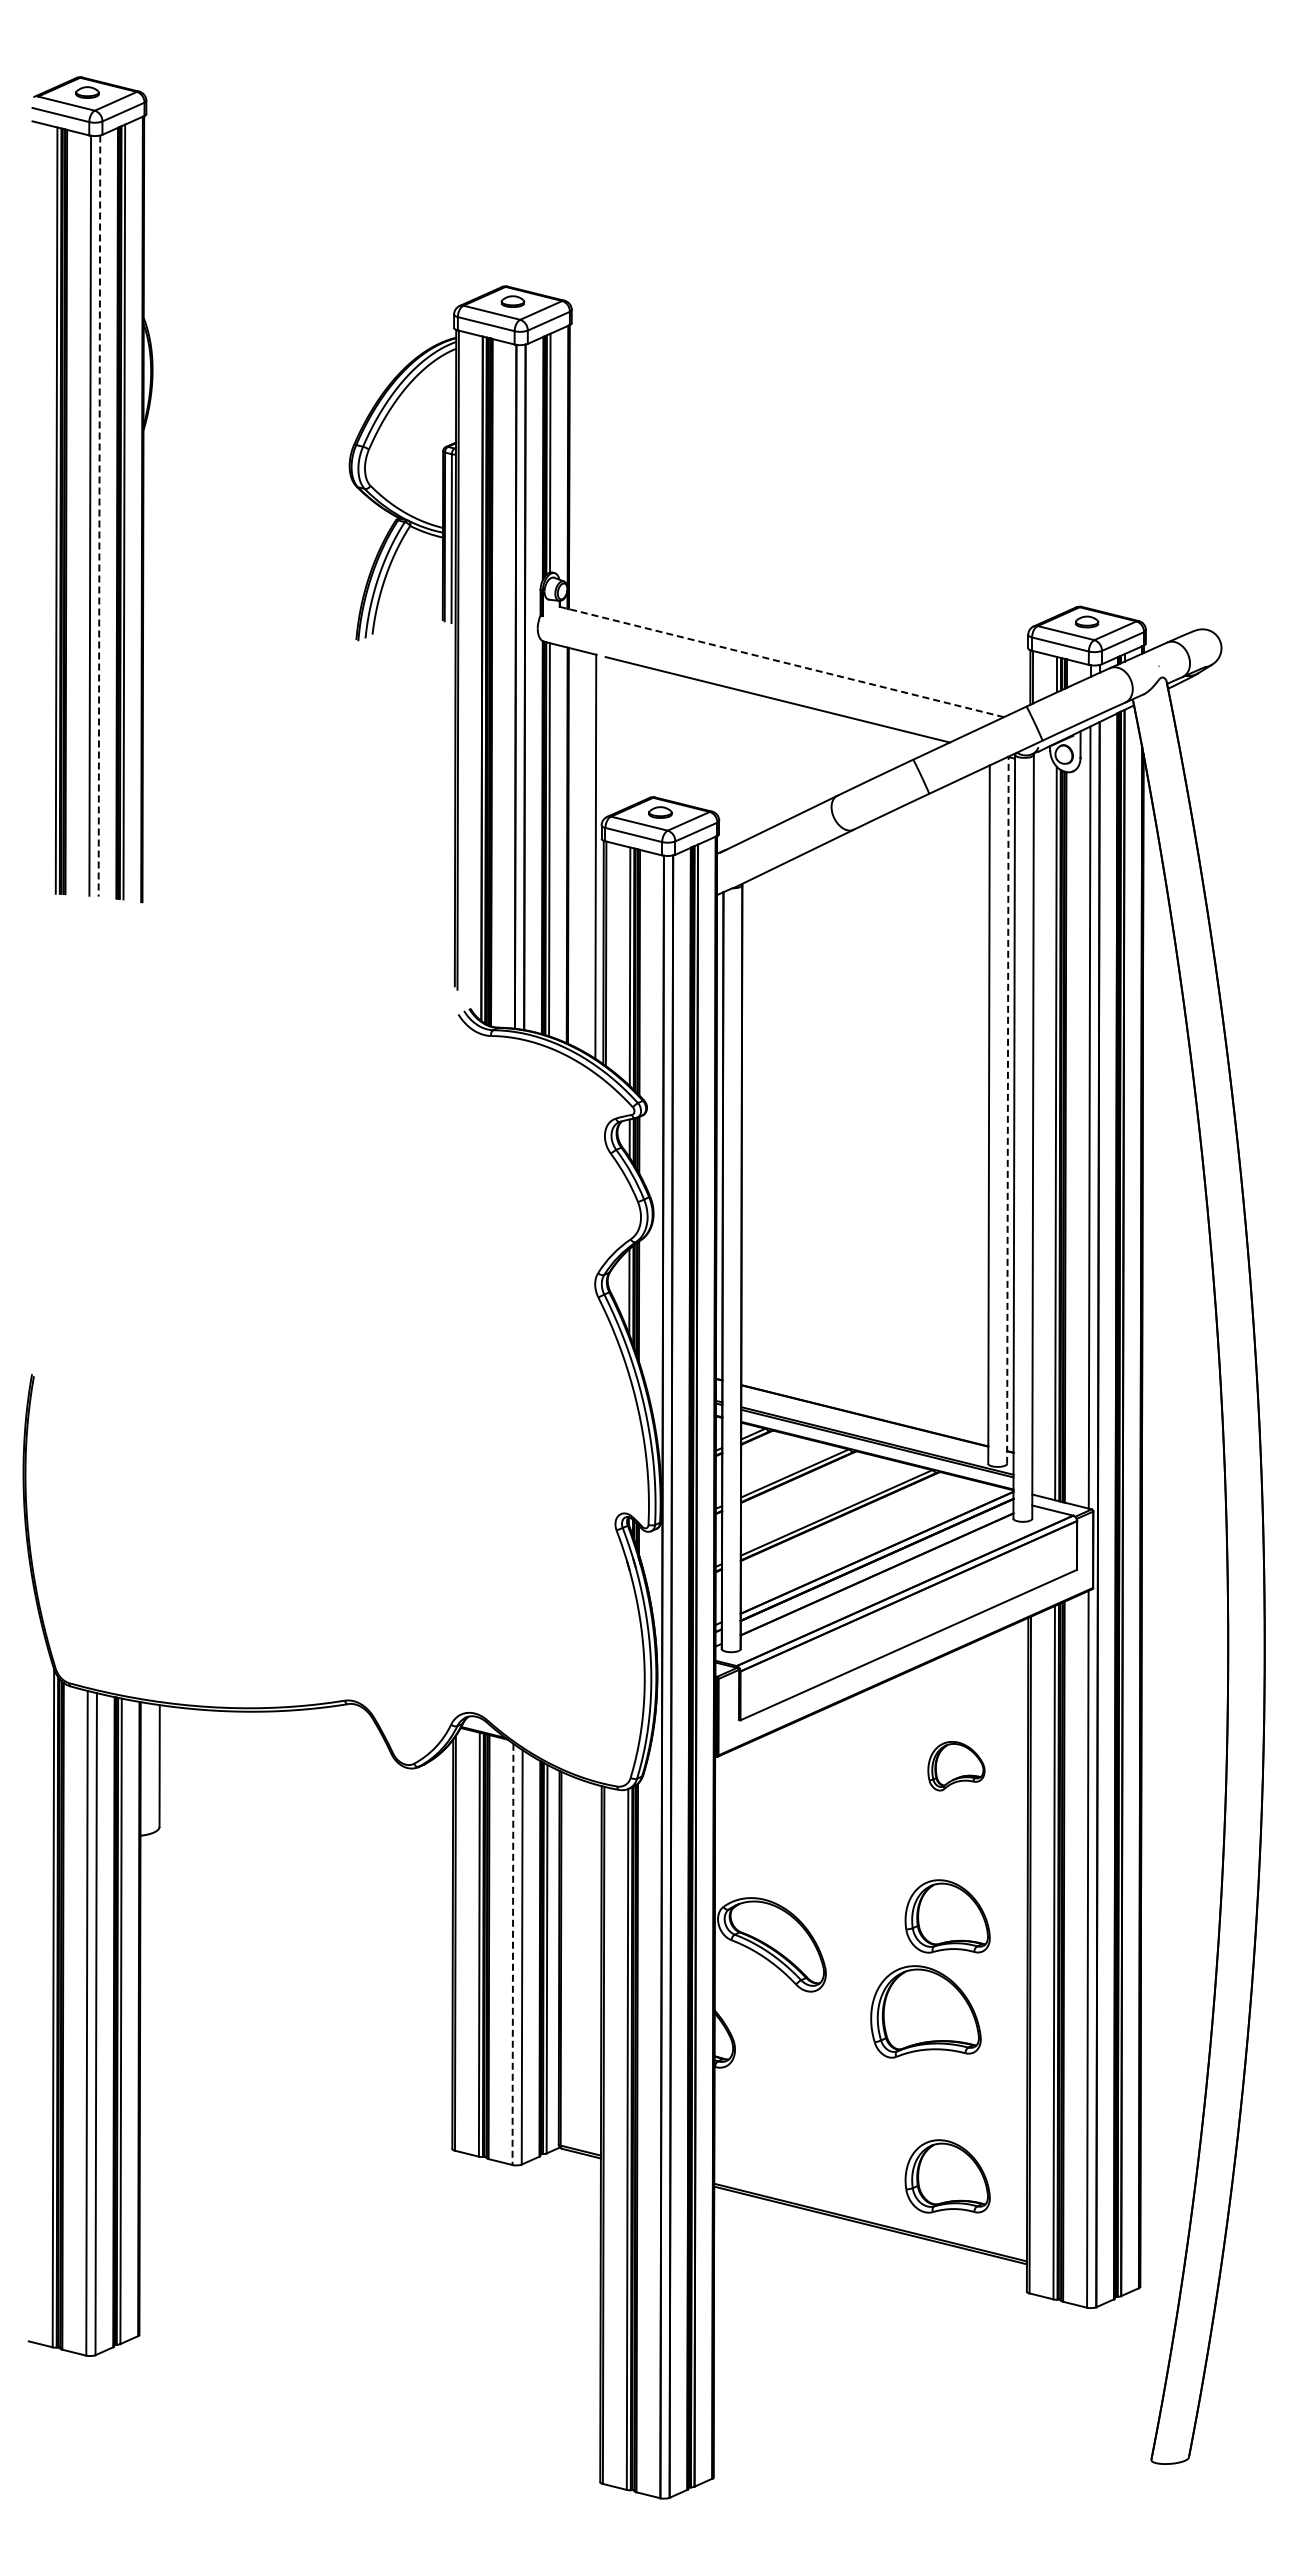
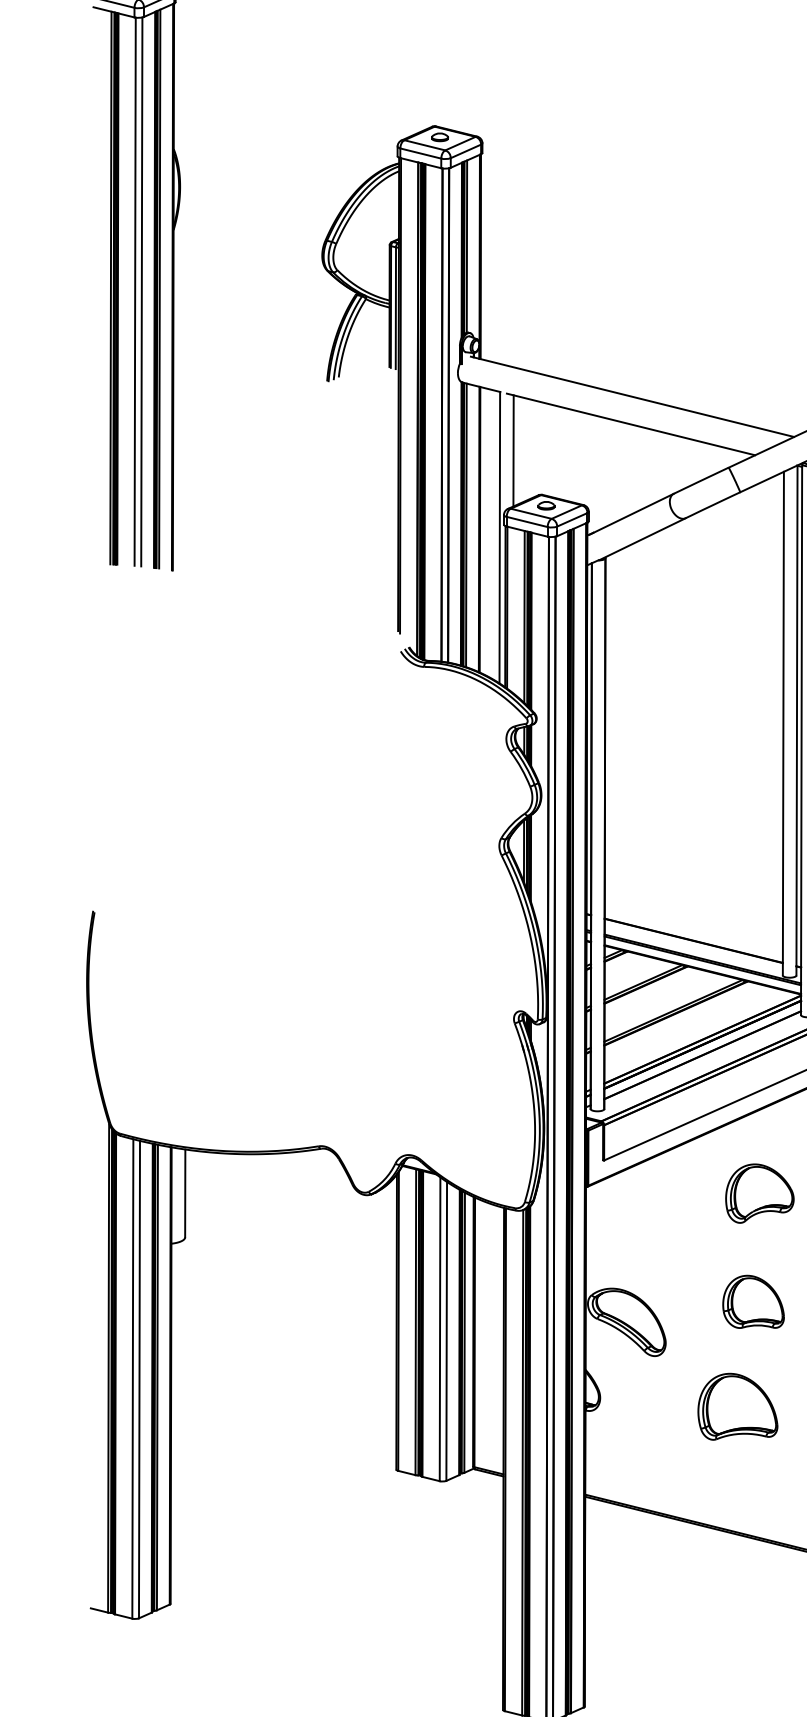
line: (99, 516) -> (141, 292), dashed -> solid
line: (779, 661) -> (632, 396), dashed -> solid
line: (614, 736) -> (513, 450), added
line: (1007, 1109) -> (796, 719), dashed -> solid
part: (956, 1765) -> (759, 1193), size x1.67
line: (512, 1954) -> (439, 1329), dashed -> solid
part: (925, 2011) -> (737, 1406), moved
part: (947, 2176) -> (753, 1489), removed

